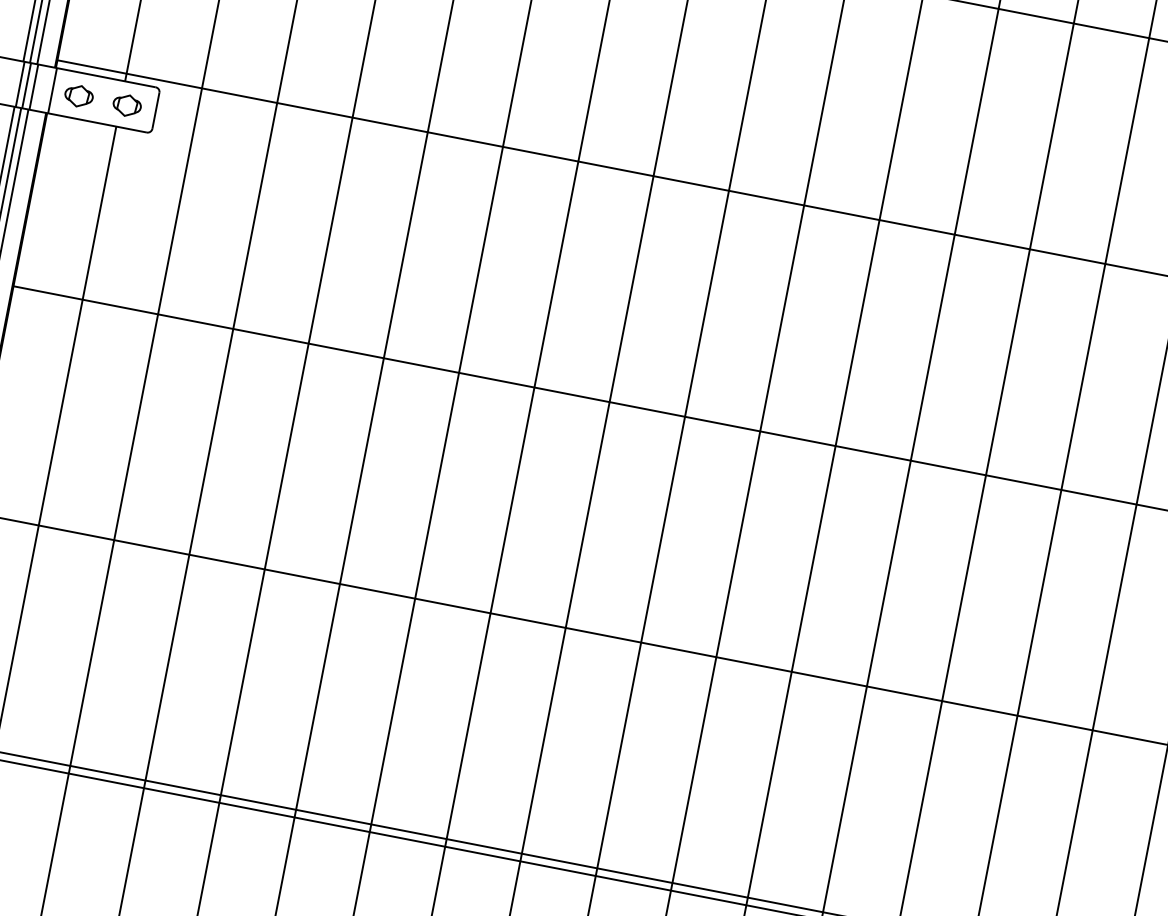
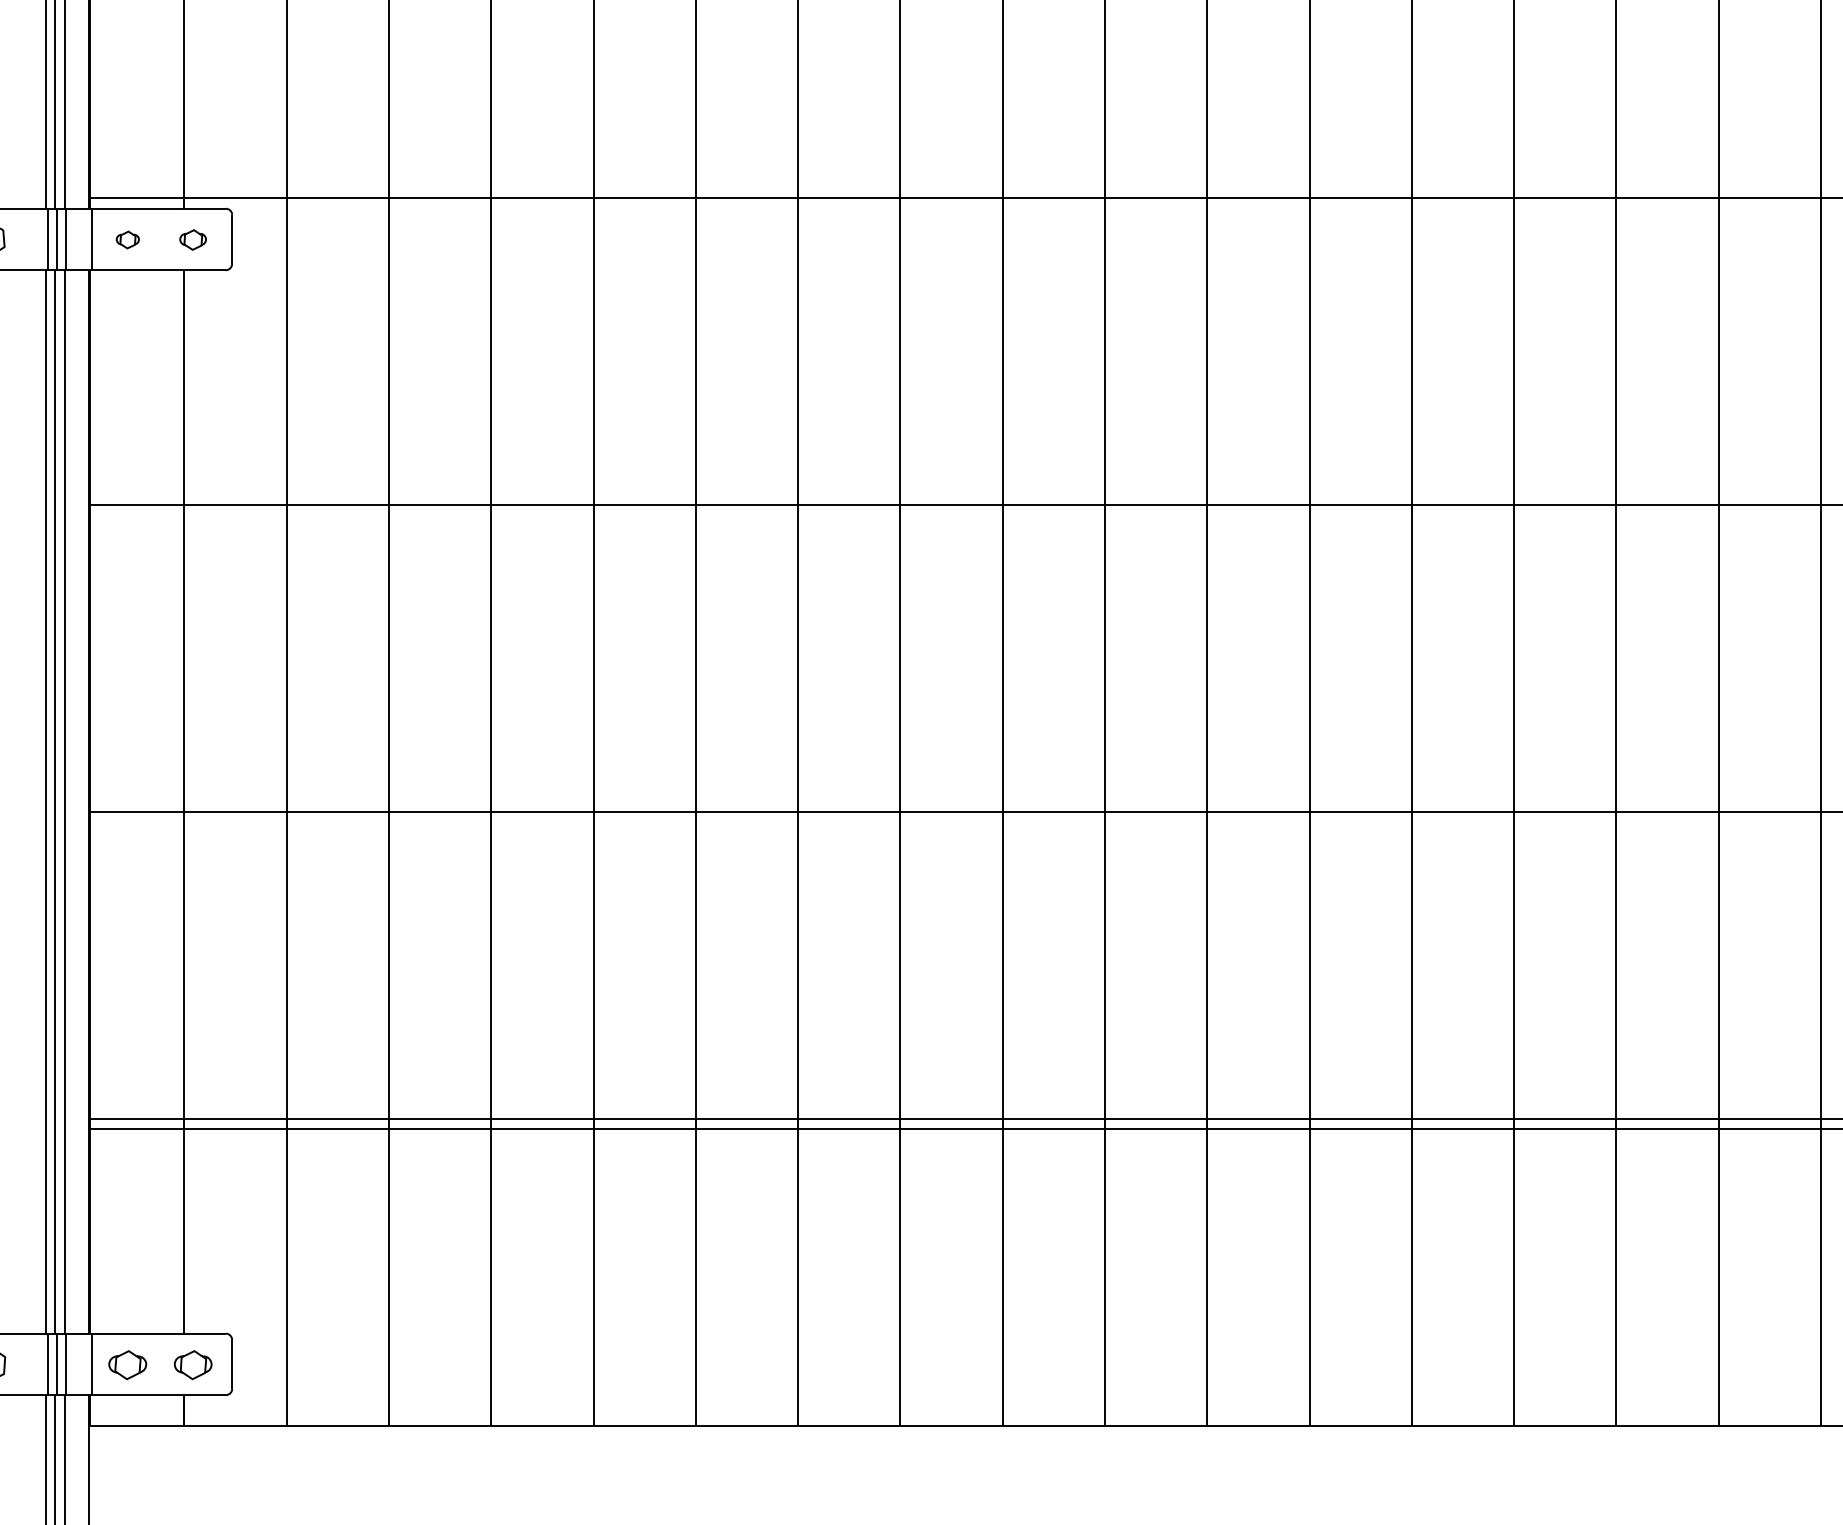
part: (78, 95) -> (127, 239), size x0.6
part: (126, 105) -> (192, 239), size x0.7

